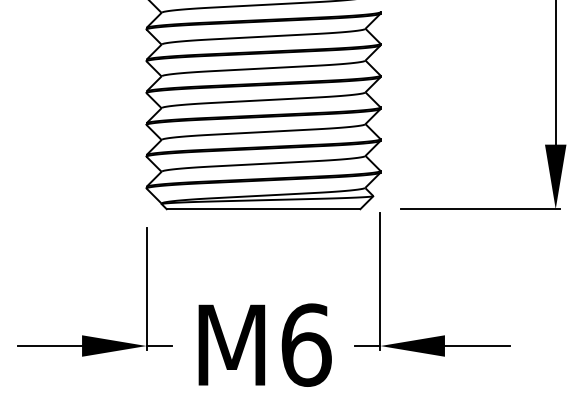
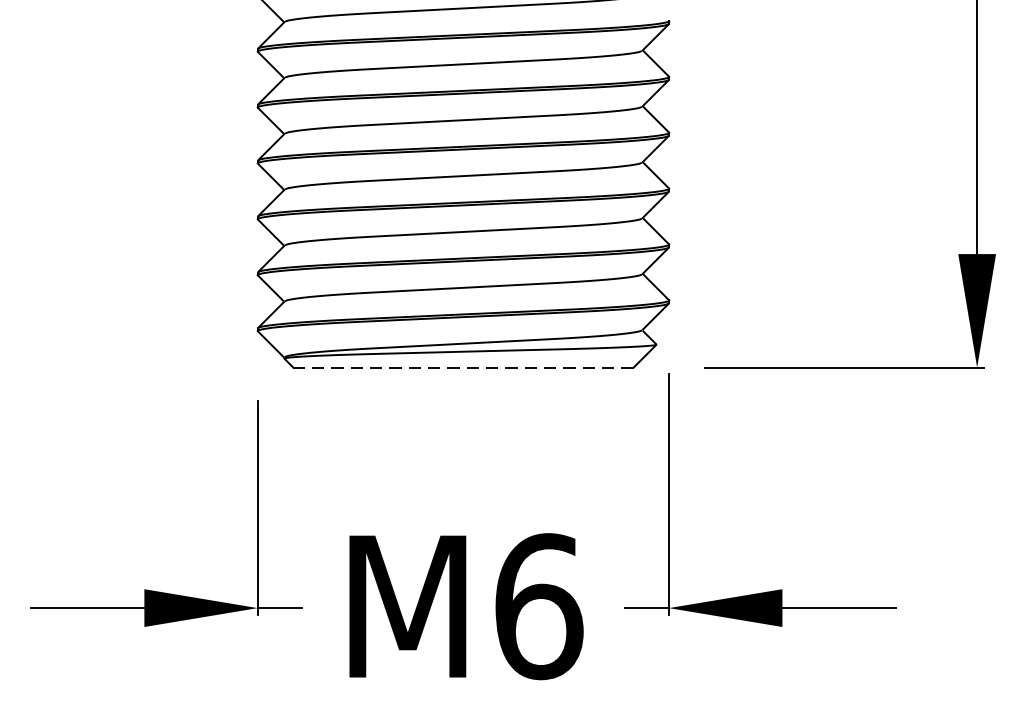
line: (263, 209) -> (463, 368), solid -> dashed

